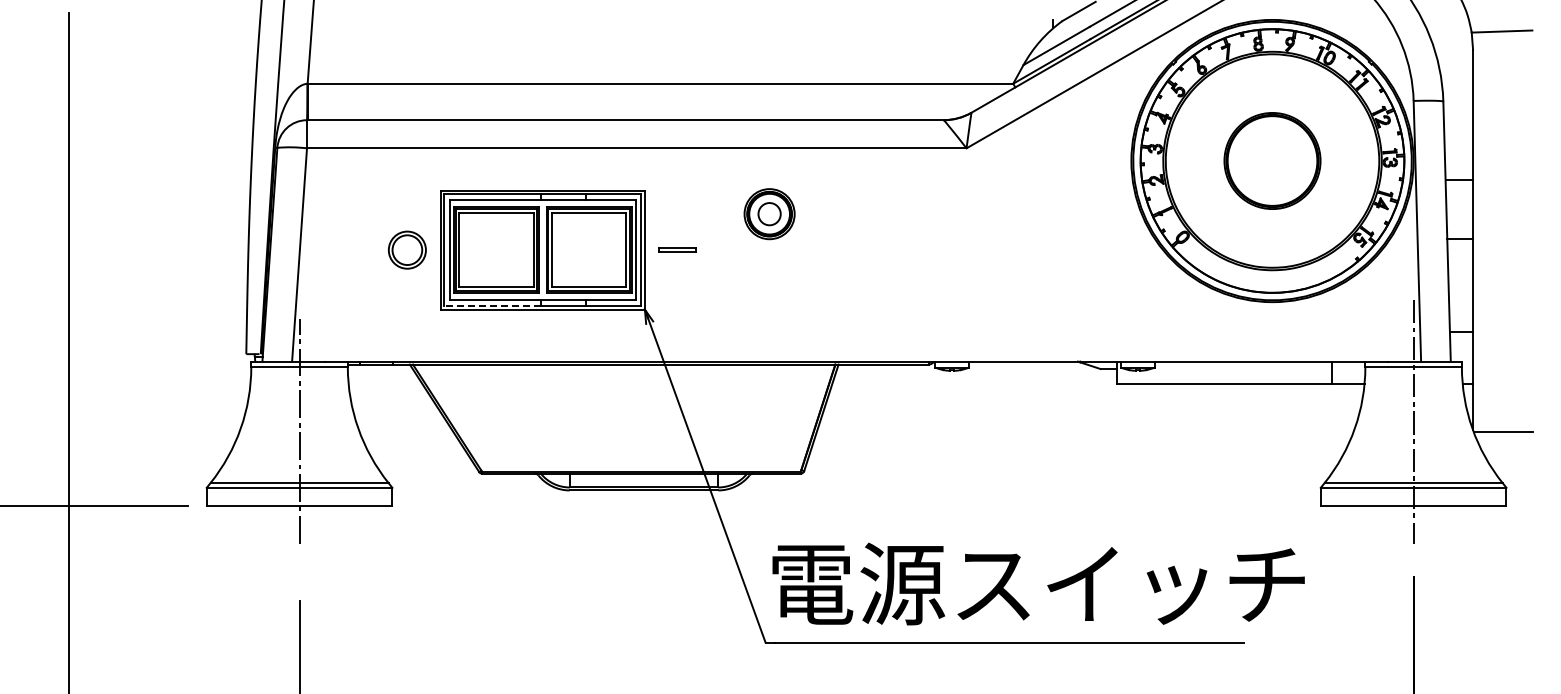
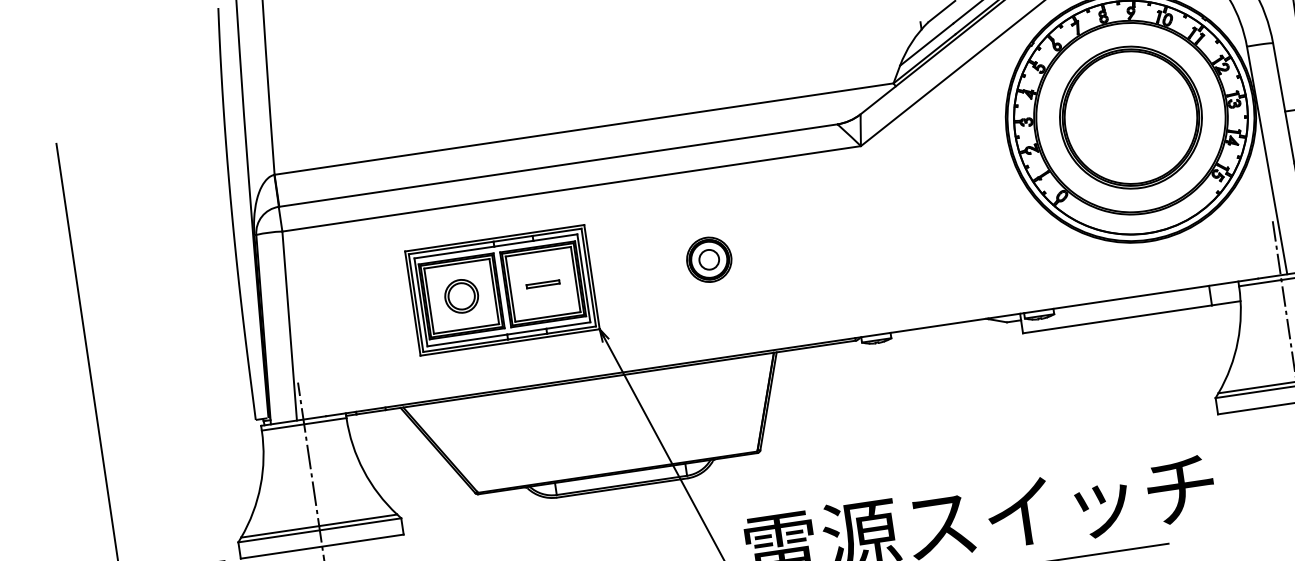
part: (1272, 160) -> (1130, 117), size x1.67
part: (769, 214) -> (709, 260), moved
part: (407, 249) -> (461, 295), moved
part: (677, 249) -> (543, 283), moved
line: (492, 305) -> (465, 345), dashed -> solid

